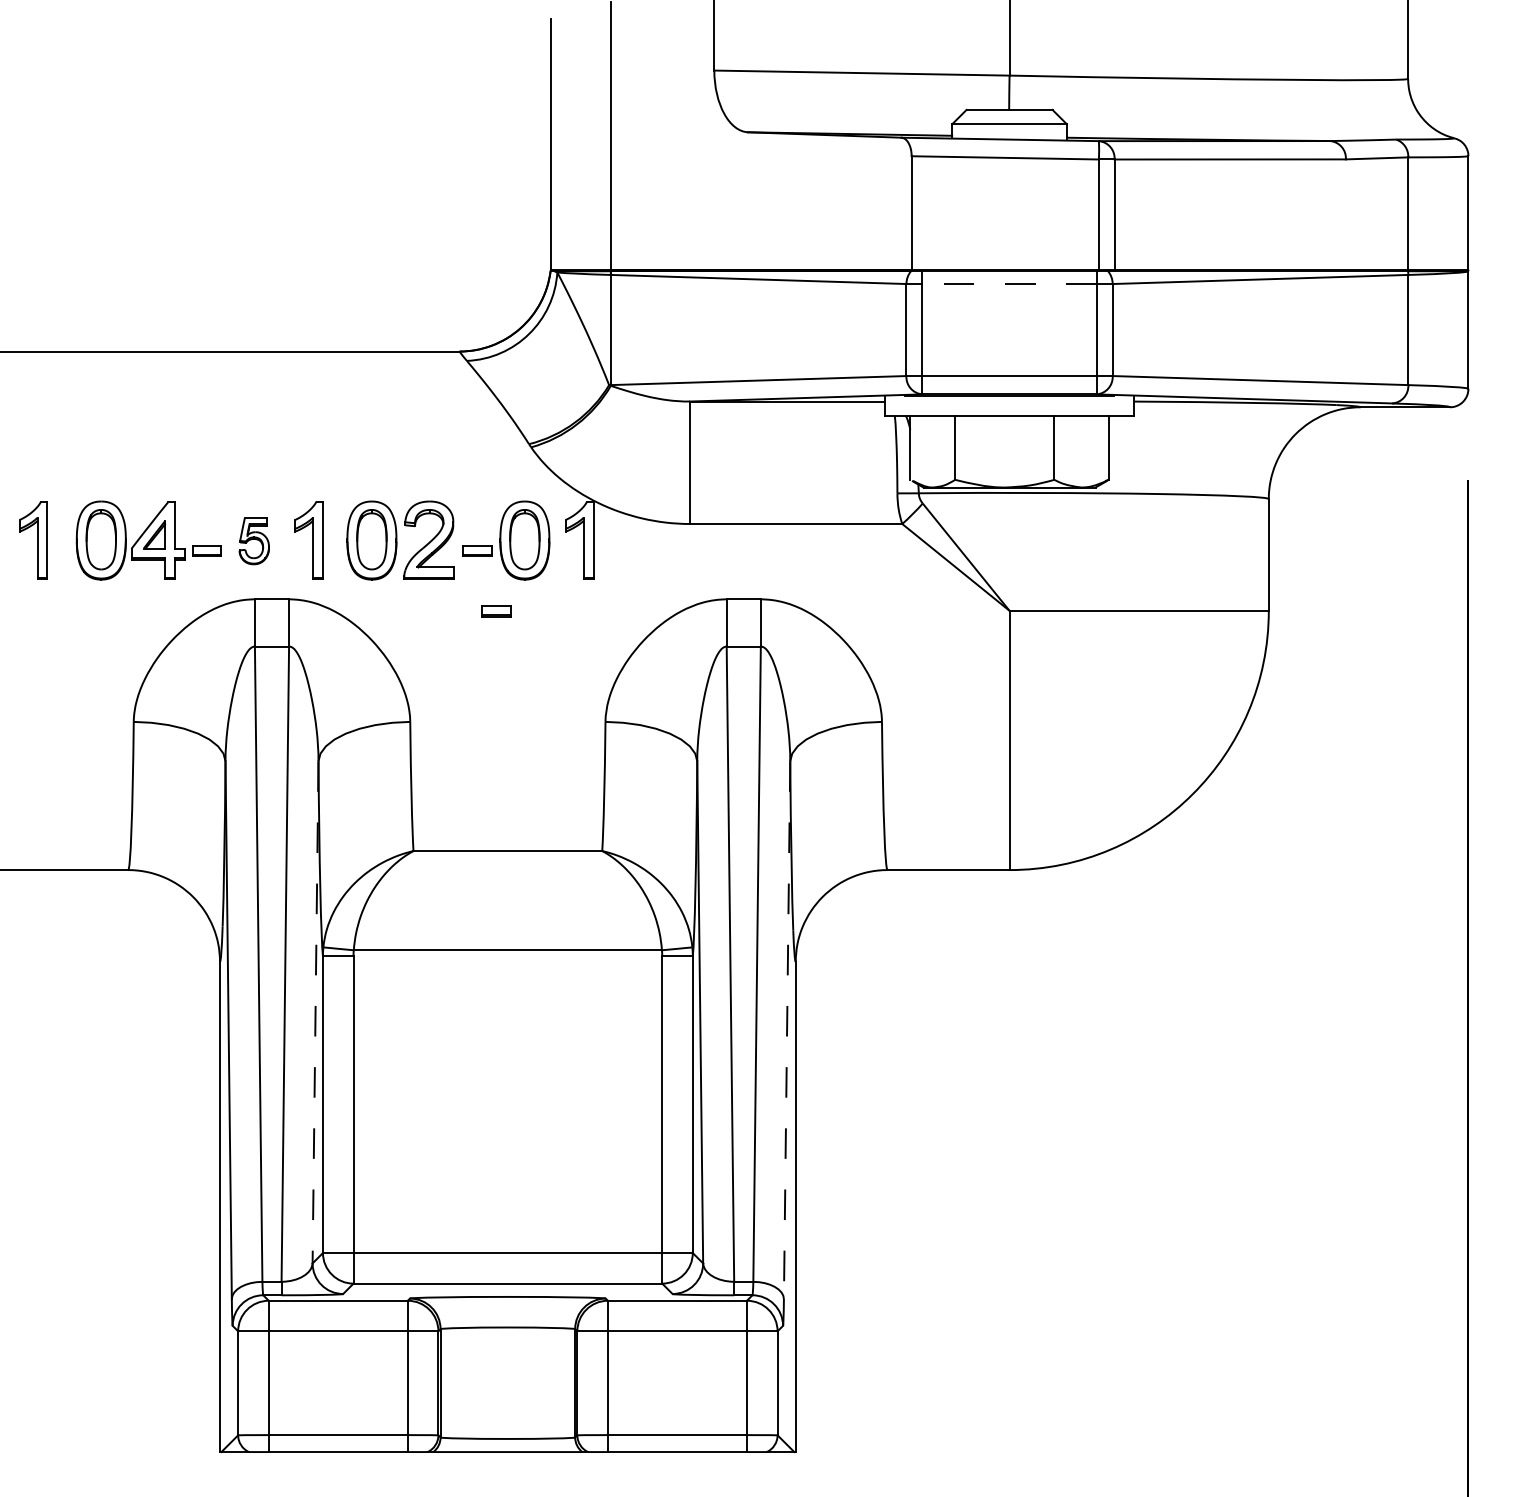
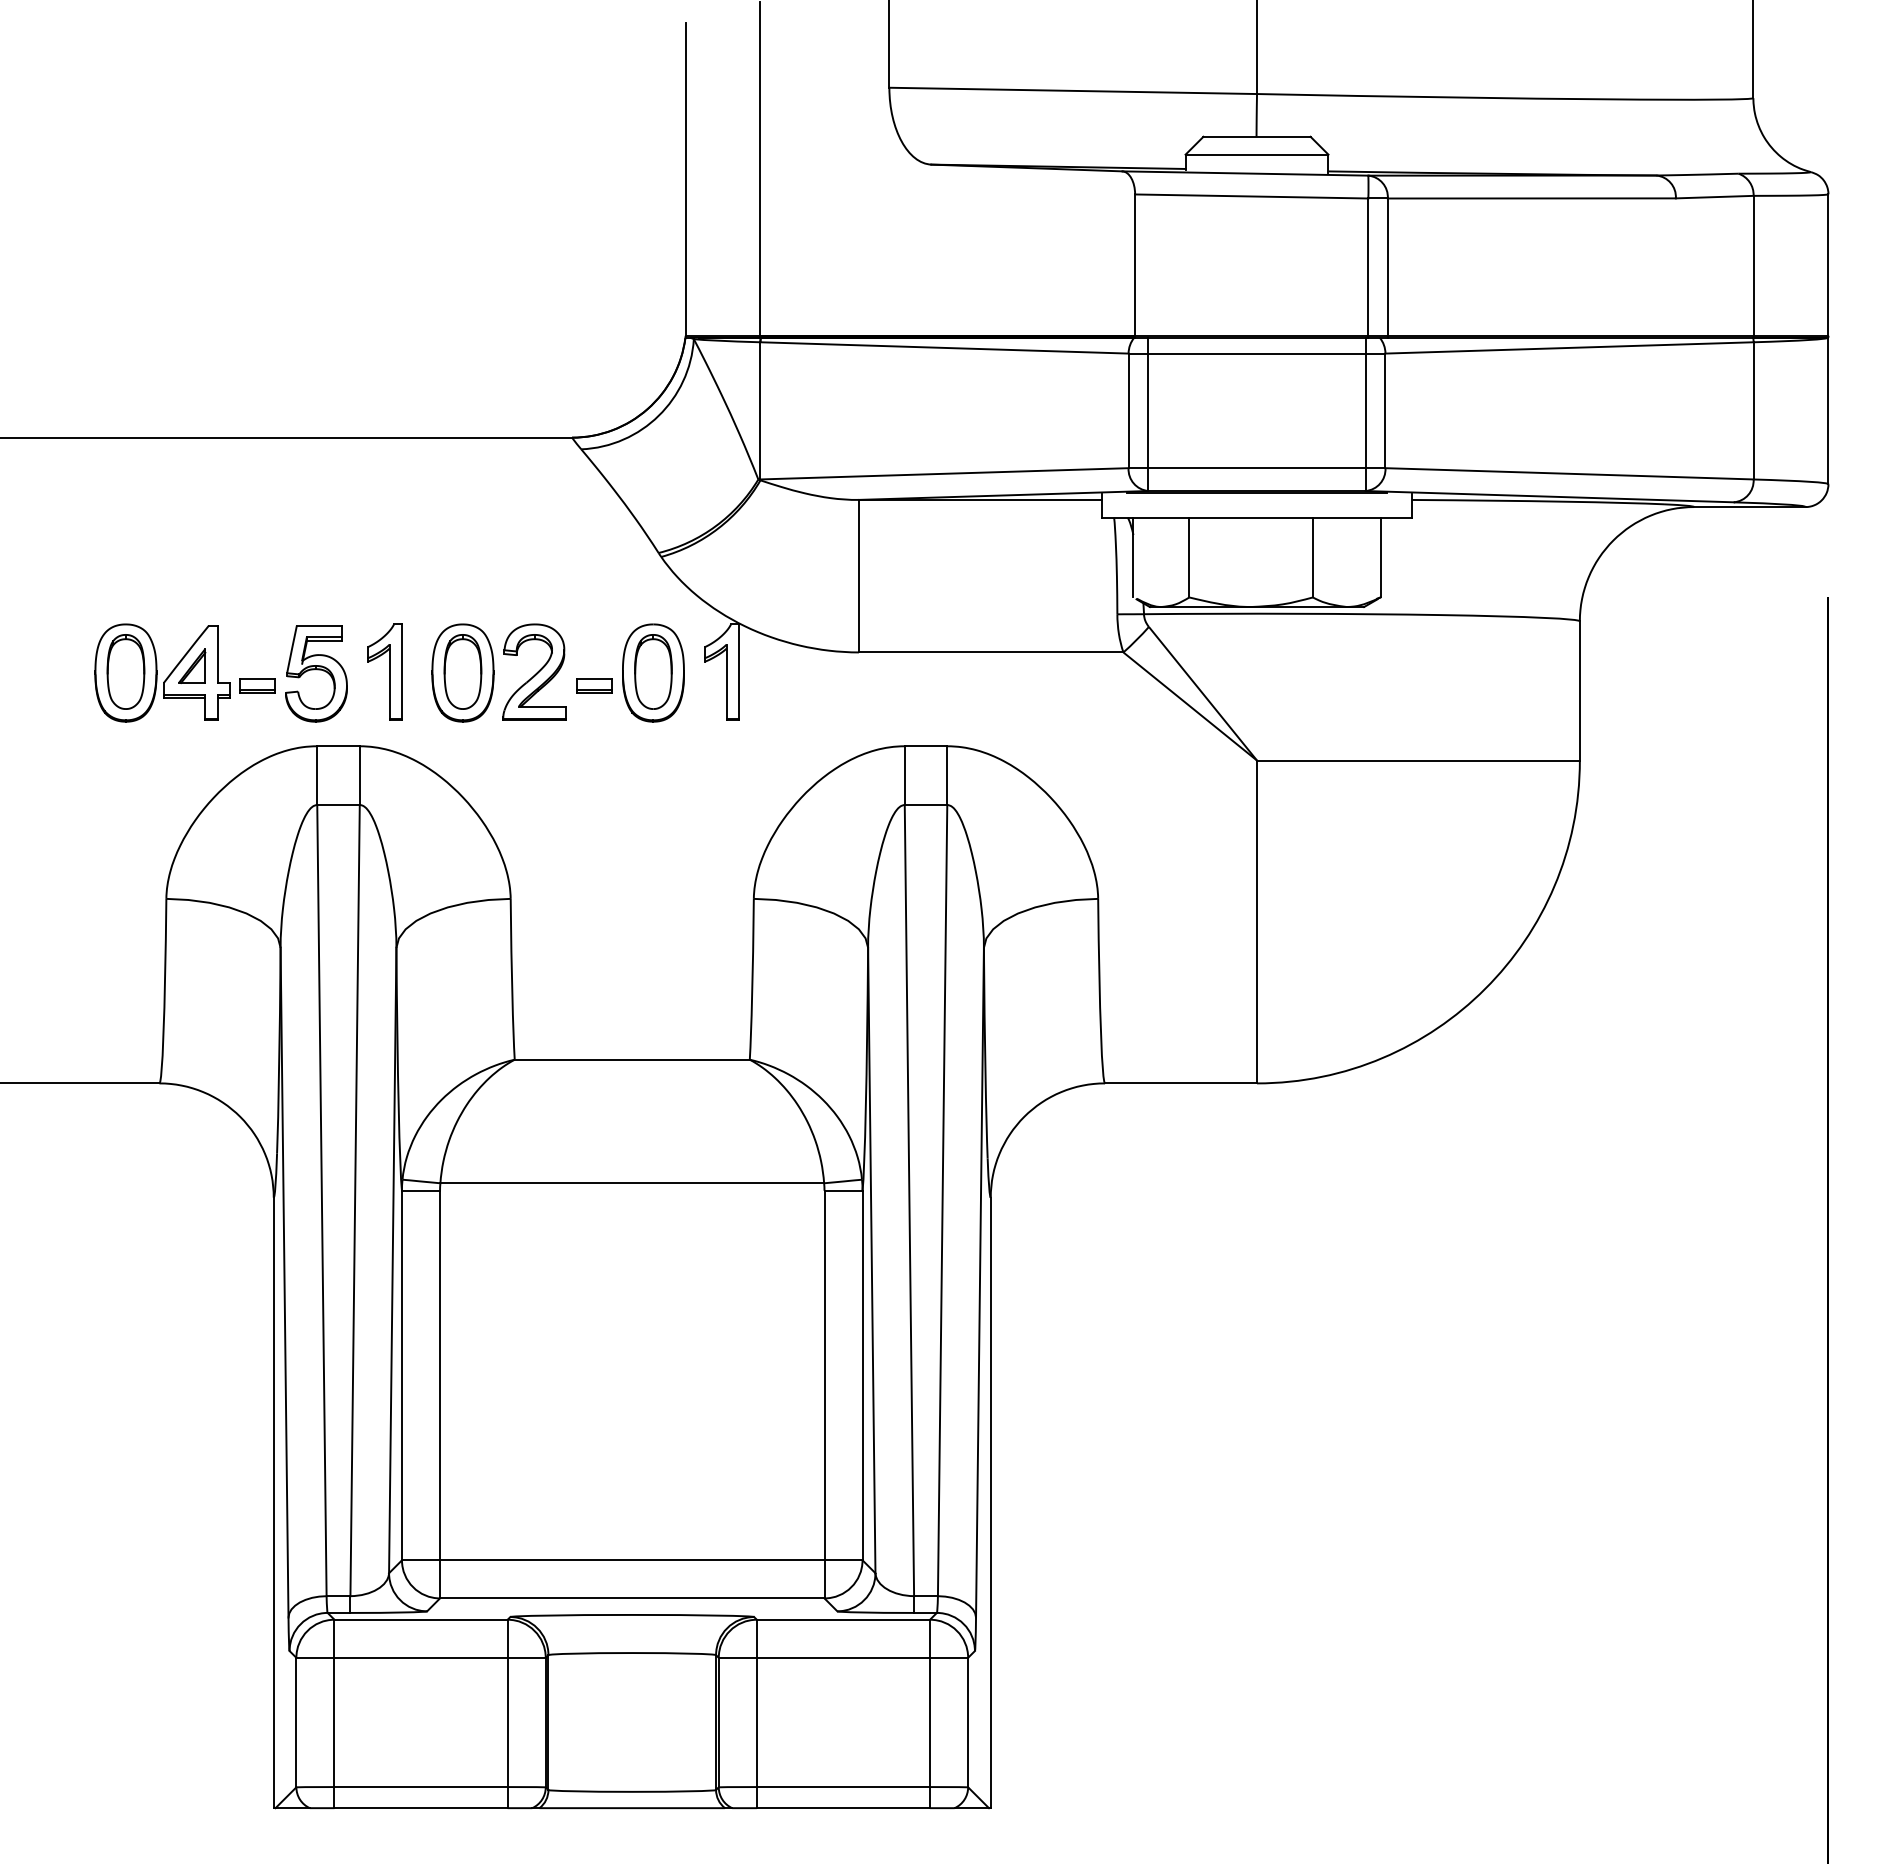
line: (1009, 283) -> (1257, 353), dashed -> solid
part: (33, 539) -> (41, 671), removed
part: (254, 540) -> (316, 673), size x1.67
part: (496, 610) -> (618, 760), removed
line: (315, 1012) -> (392, 1260), dashed -> solid
line: (786, 1029) -> (979, 1282), dashed -> solid

